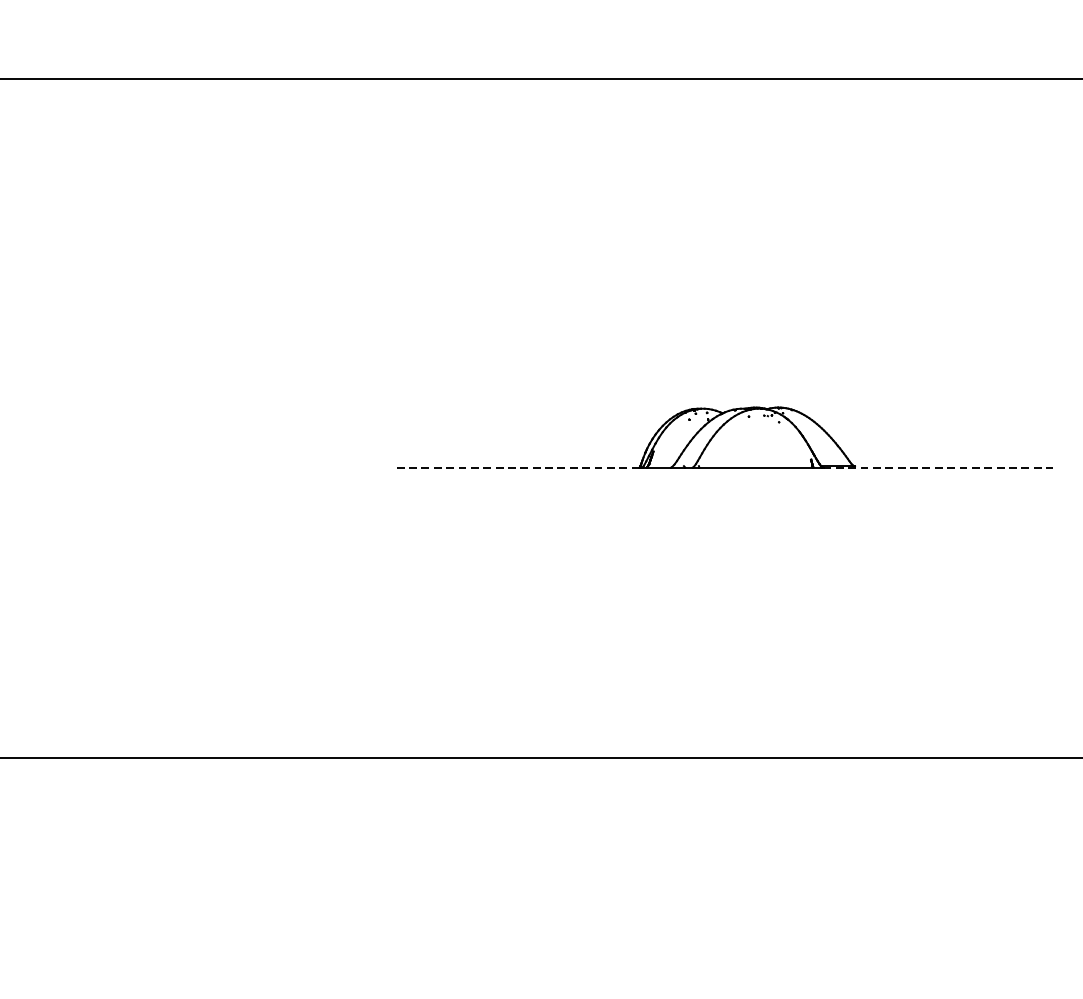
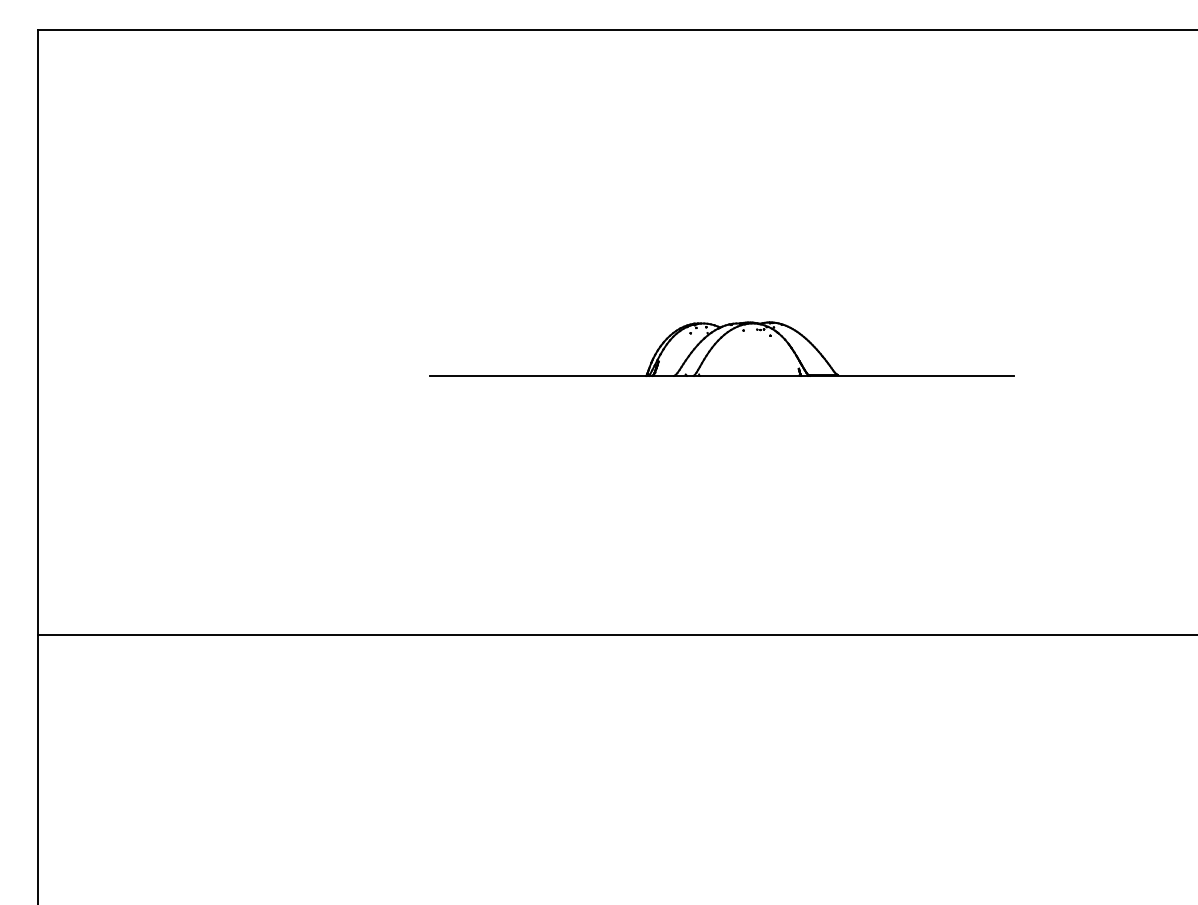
line: (517, 467) -> (537, 375), dashed -> solid
line: (937, 467) -> (911, 375), dashed -> solid

